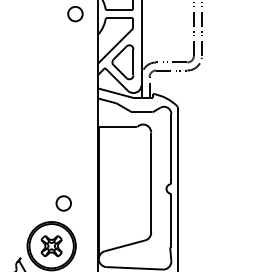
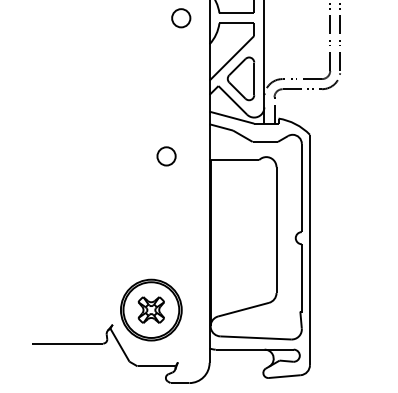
part: (63, 203) -> (166, 156), moved

